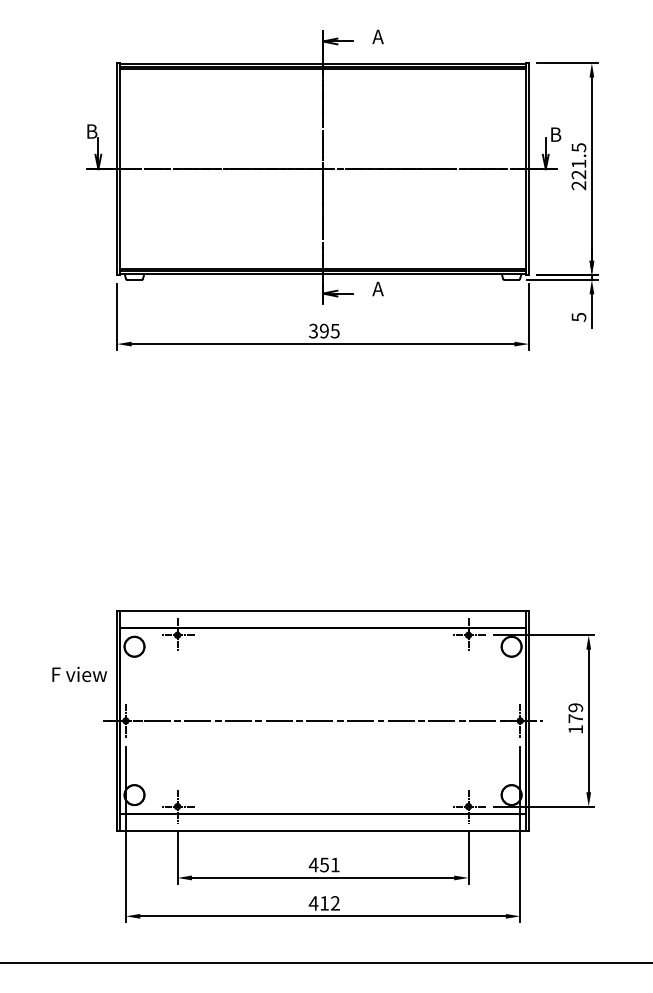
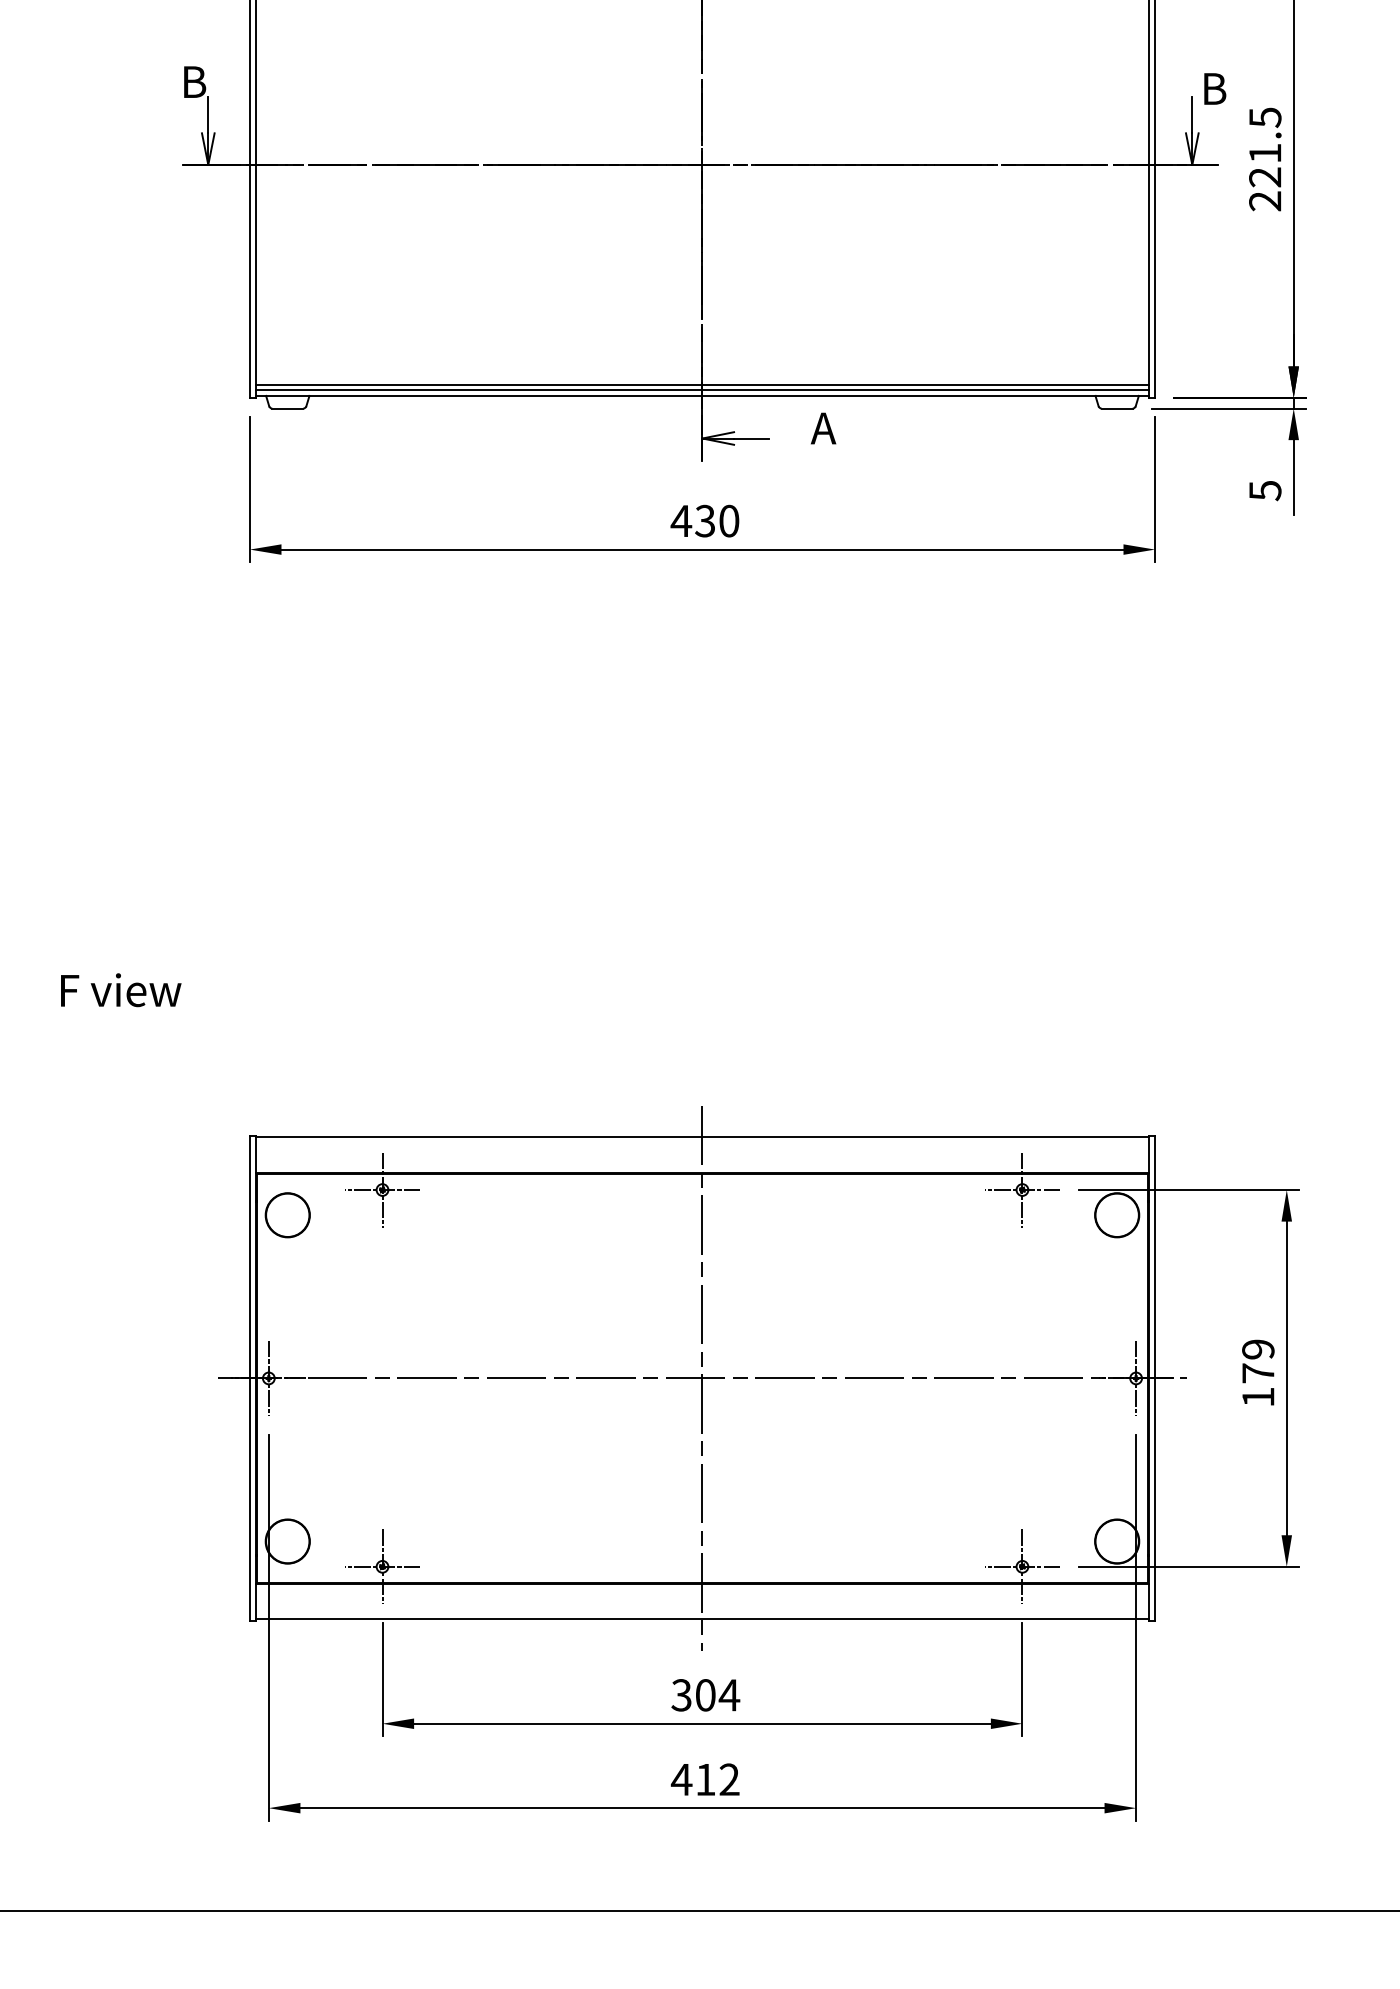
text: (323, 330) -> (703, 519), 395 -> 430
text: (79, 674) -> (120, 990), moved
line: (323, 720) -> (703, 1377), added
text: (324, 864) -> (705, 1694), 451 -> 304

